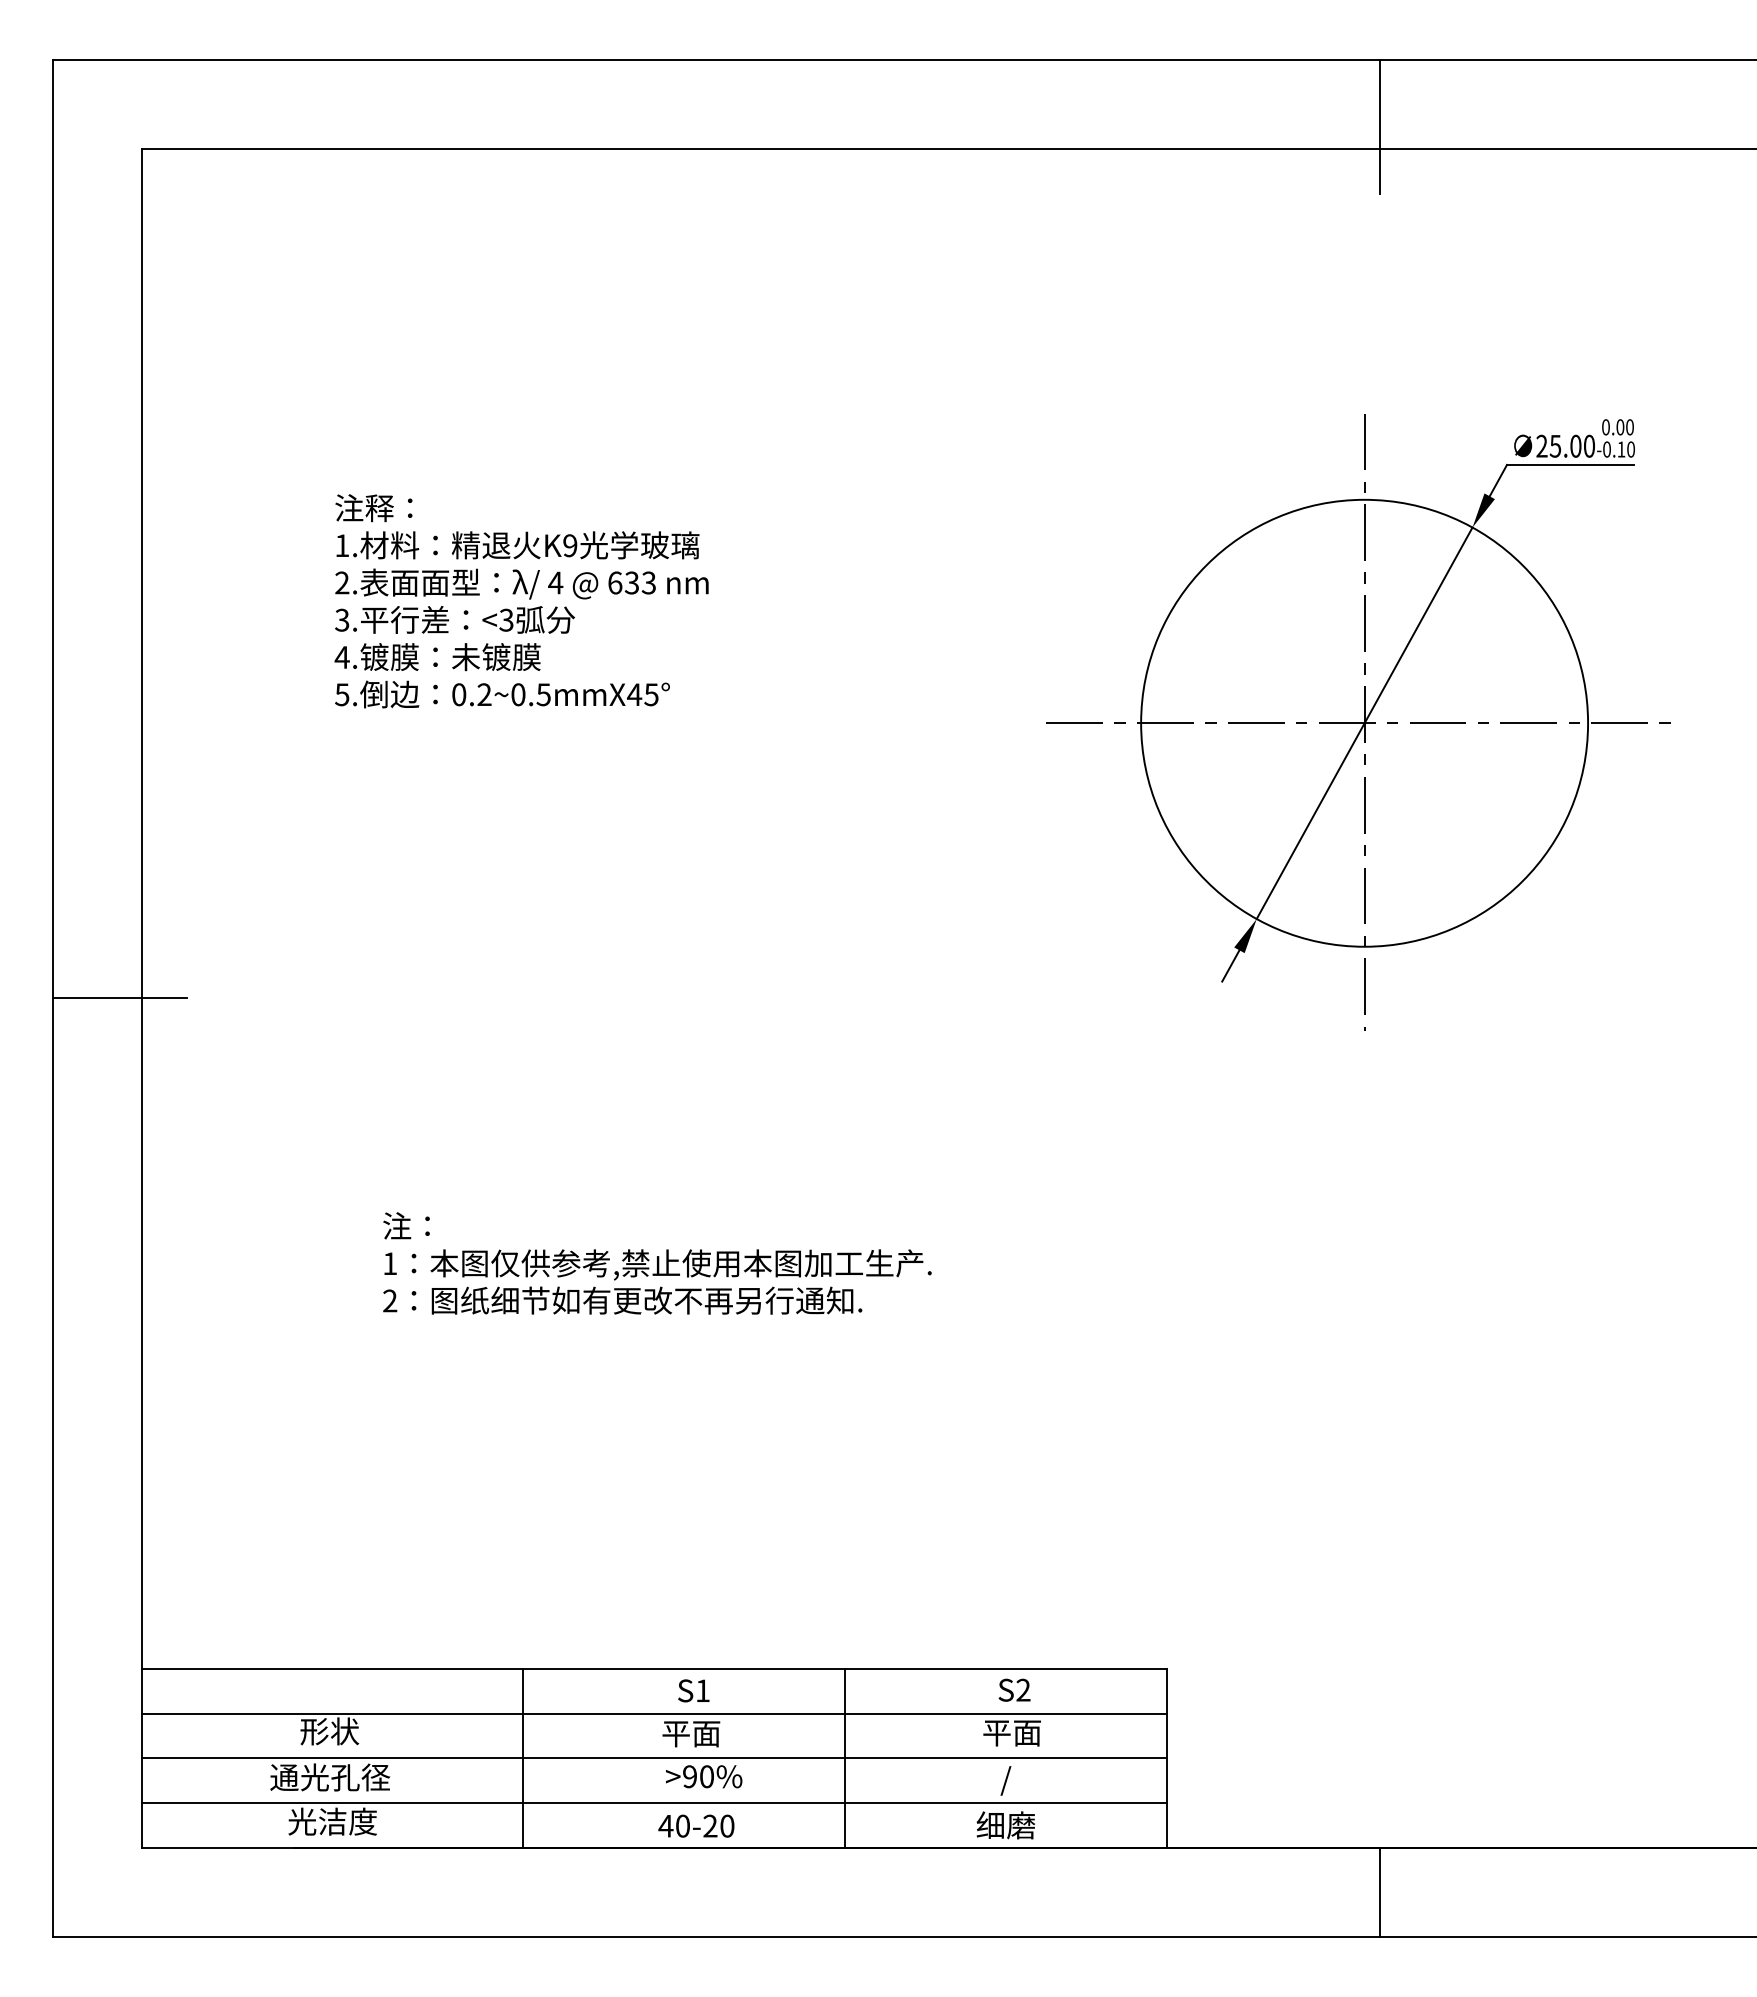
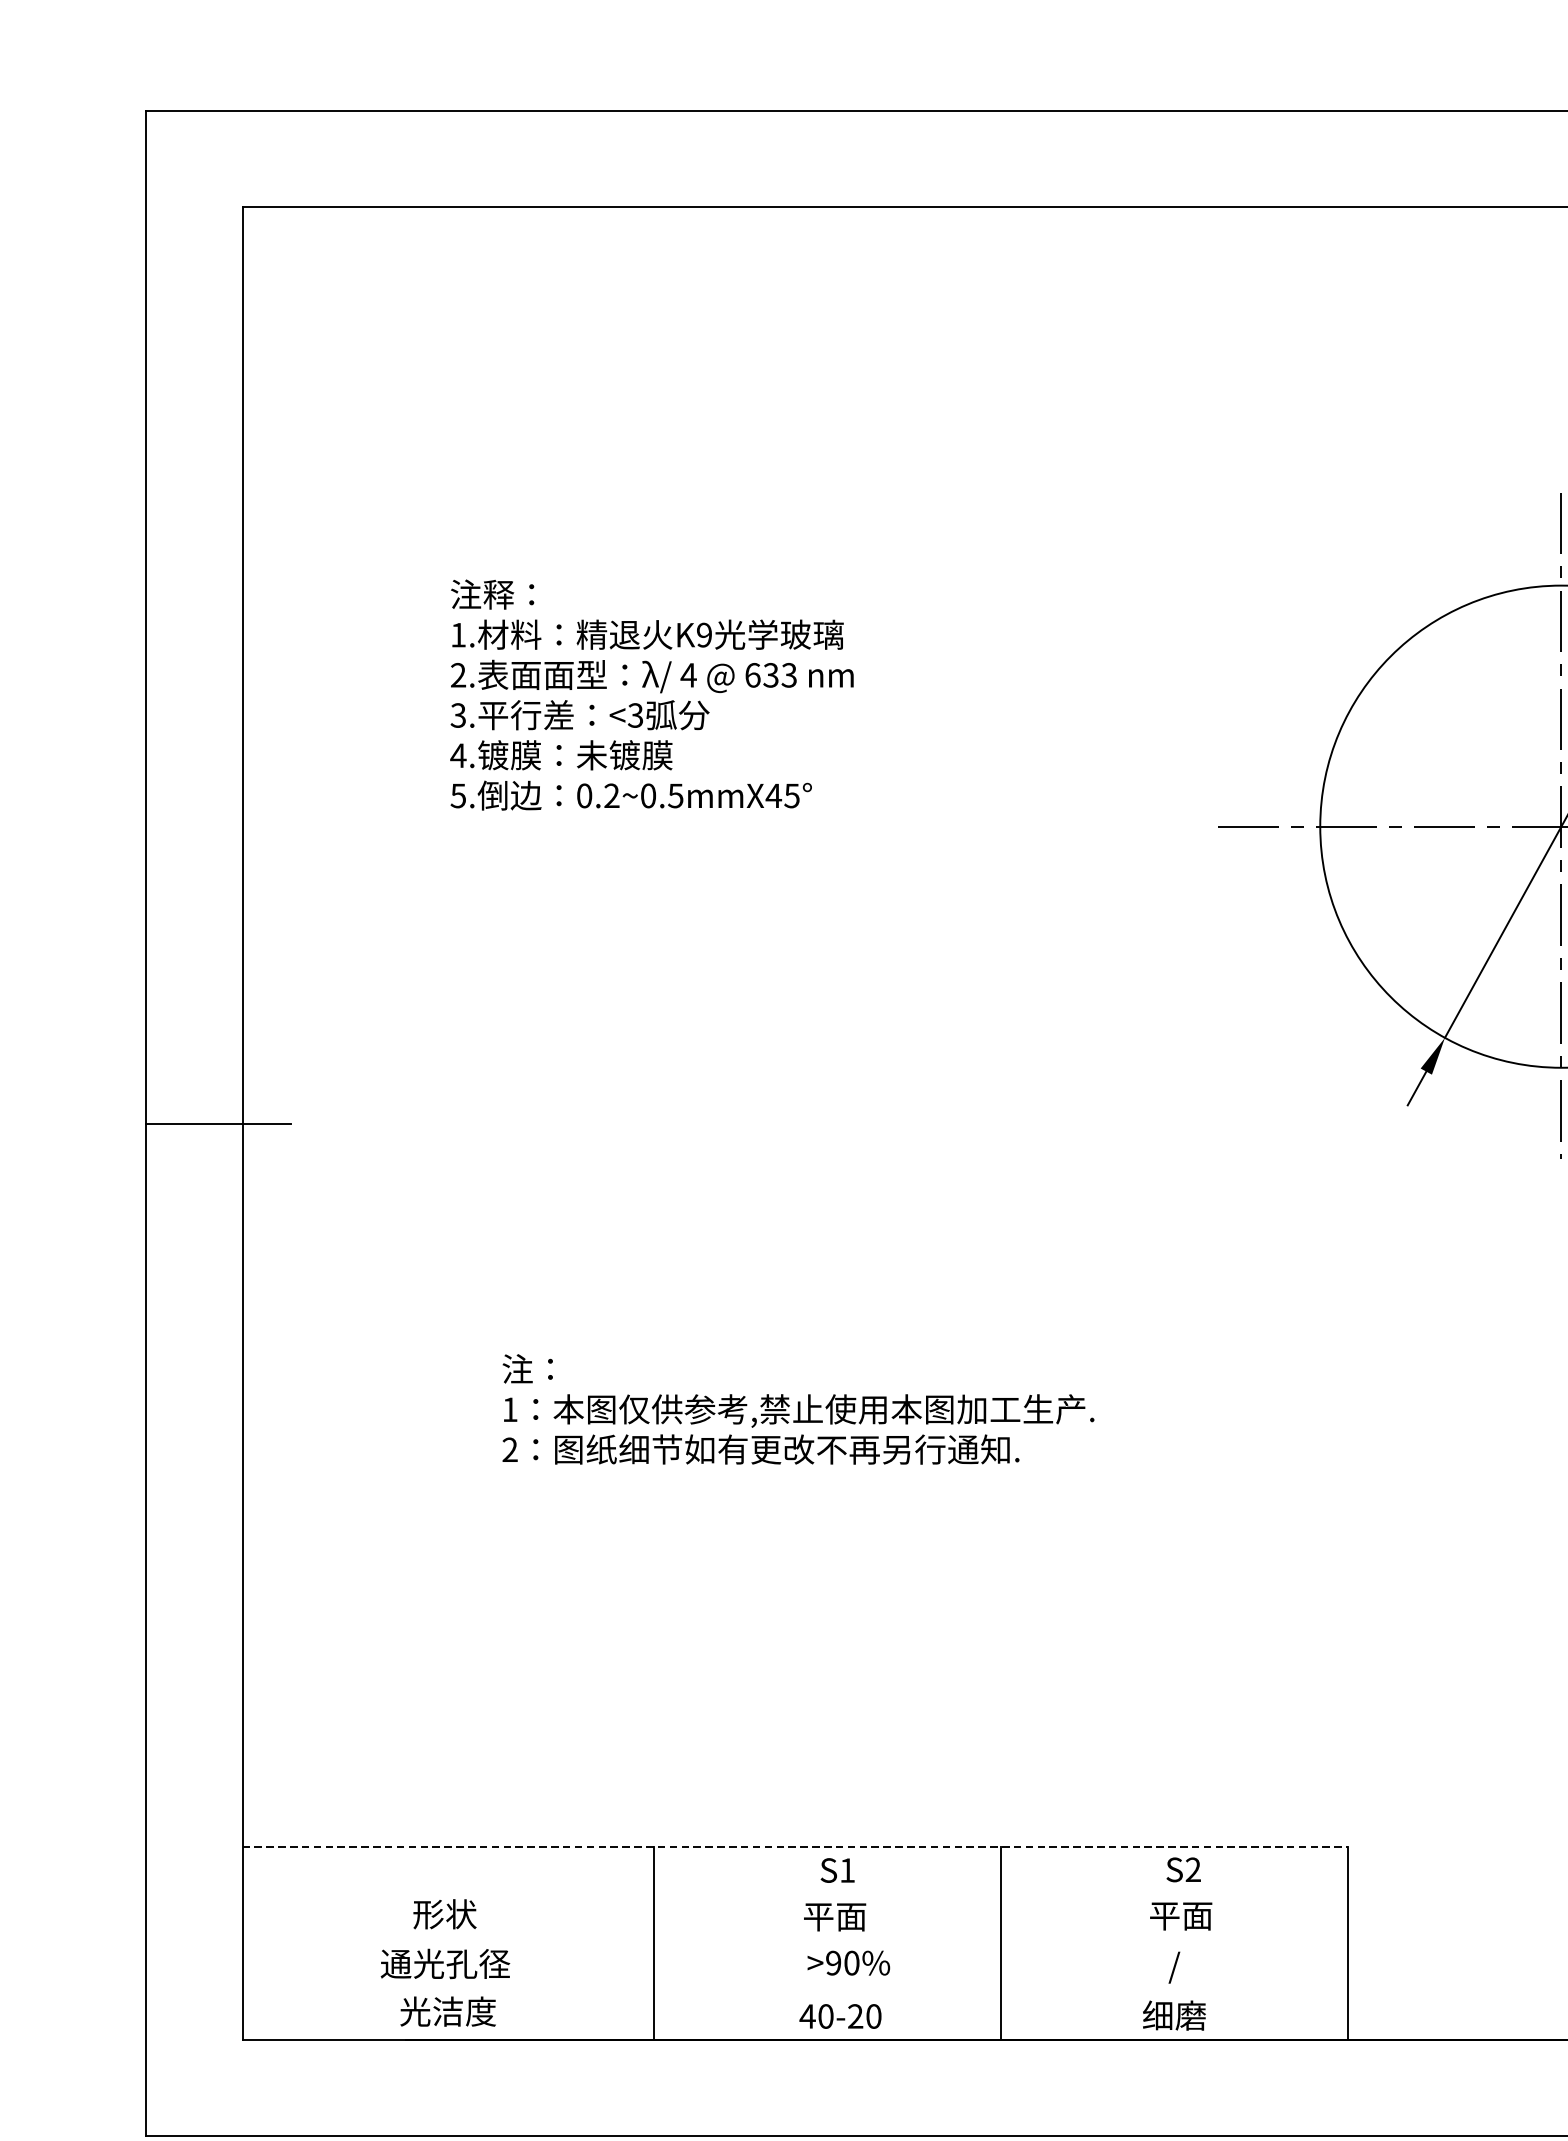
line: (655, 1668) -> (796, 1846), solid -> dashed
line: (654, 1713) -> (795, 1894), removed
line: (654, 1758) -> (795, 1943), removed
line: (654, 1803) -> (795, 1992), removed

